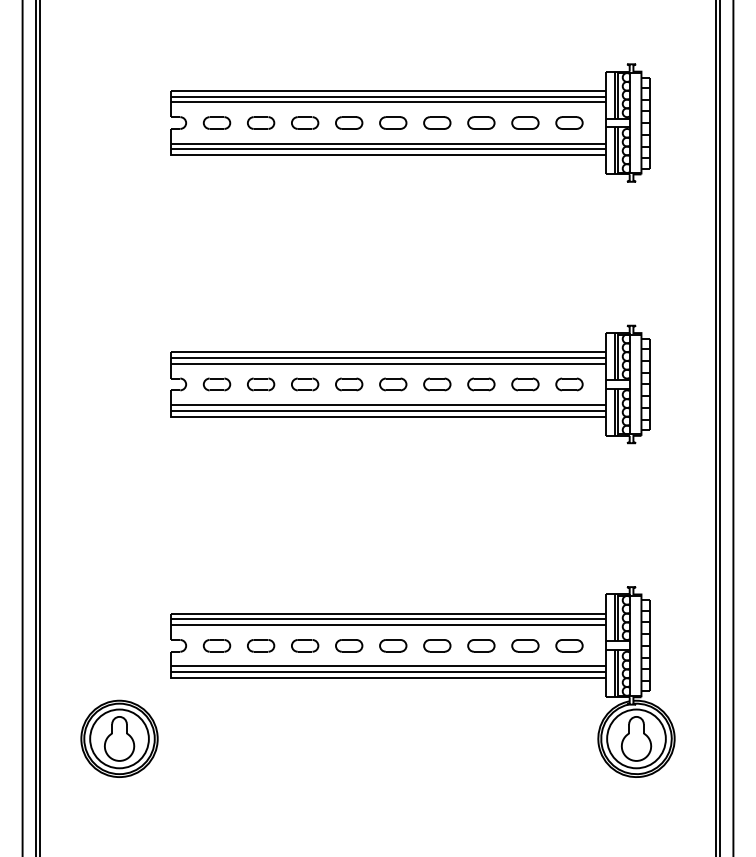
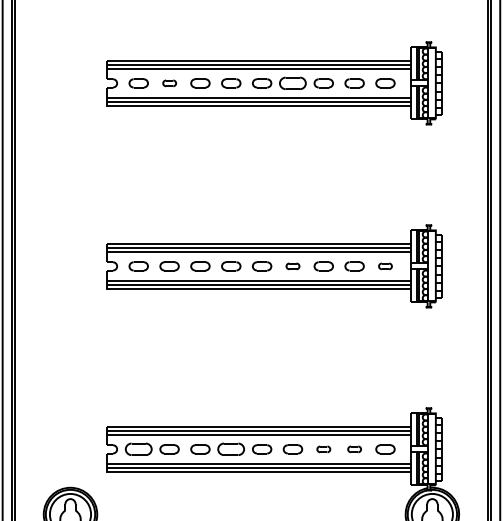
part: (261, 122) -> (169, 83), size x0.7
part: (437, 122) -> (293, 83), size x1.4
part: (437, 384) -> (293, 266), size x0.7
part: (569, 384) -> (385, 266), size x0.7
part: (216, 645) -> (138, 449), size x1.4
part: (349, 645) -> (231, 449), size x1.4
part: (481, 645) -> (323, 449), size x0.7
part: (525, 645) -> (354, 449), size x0.7

